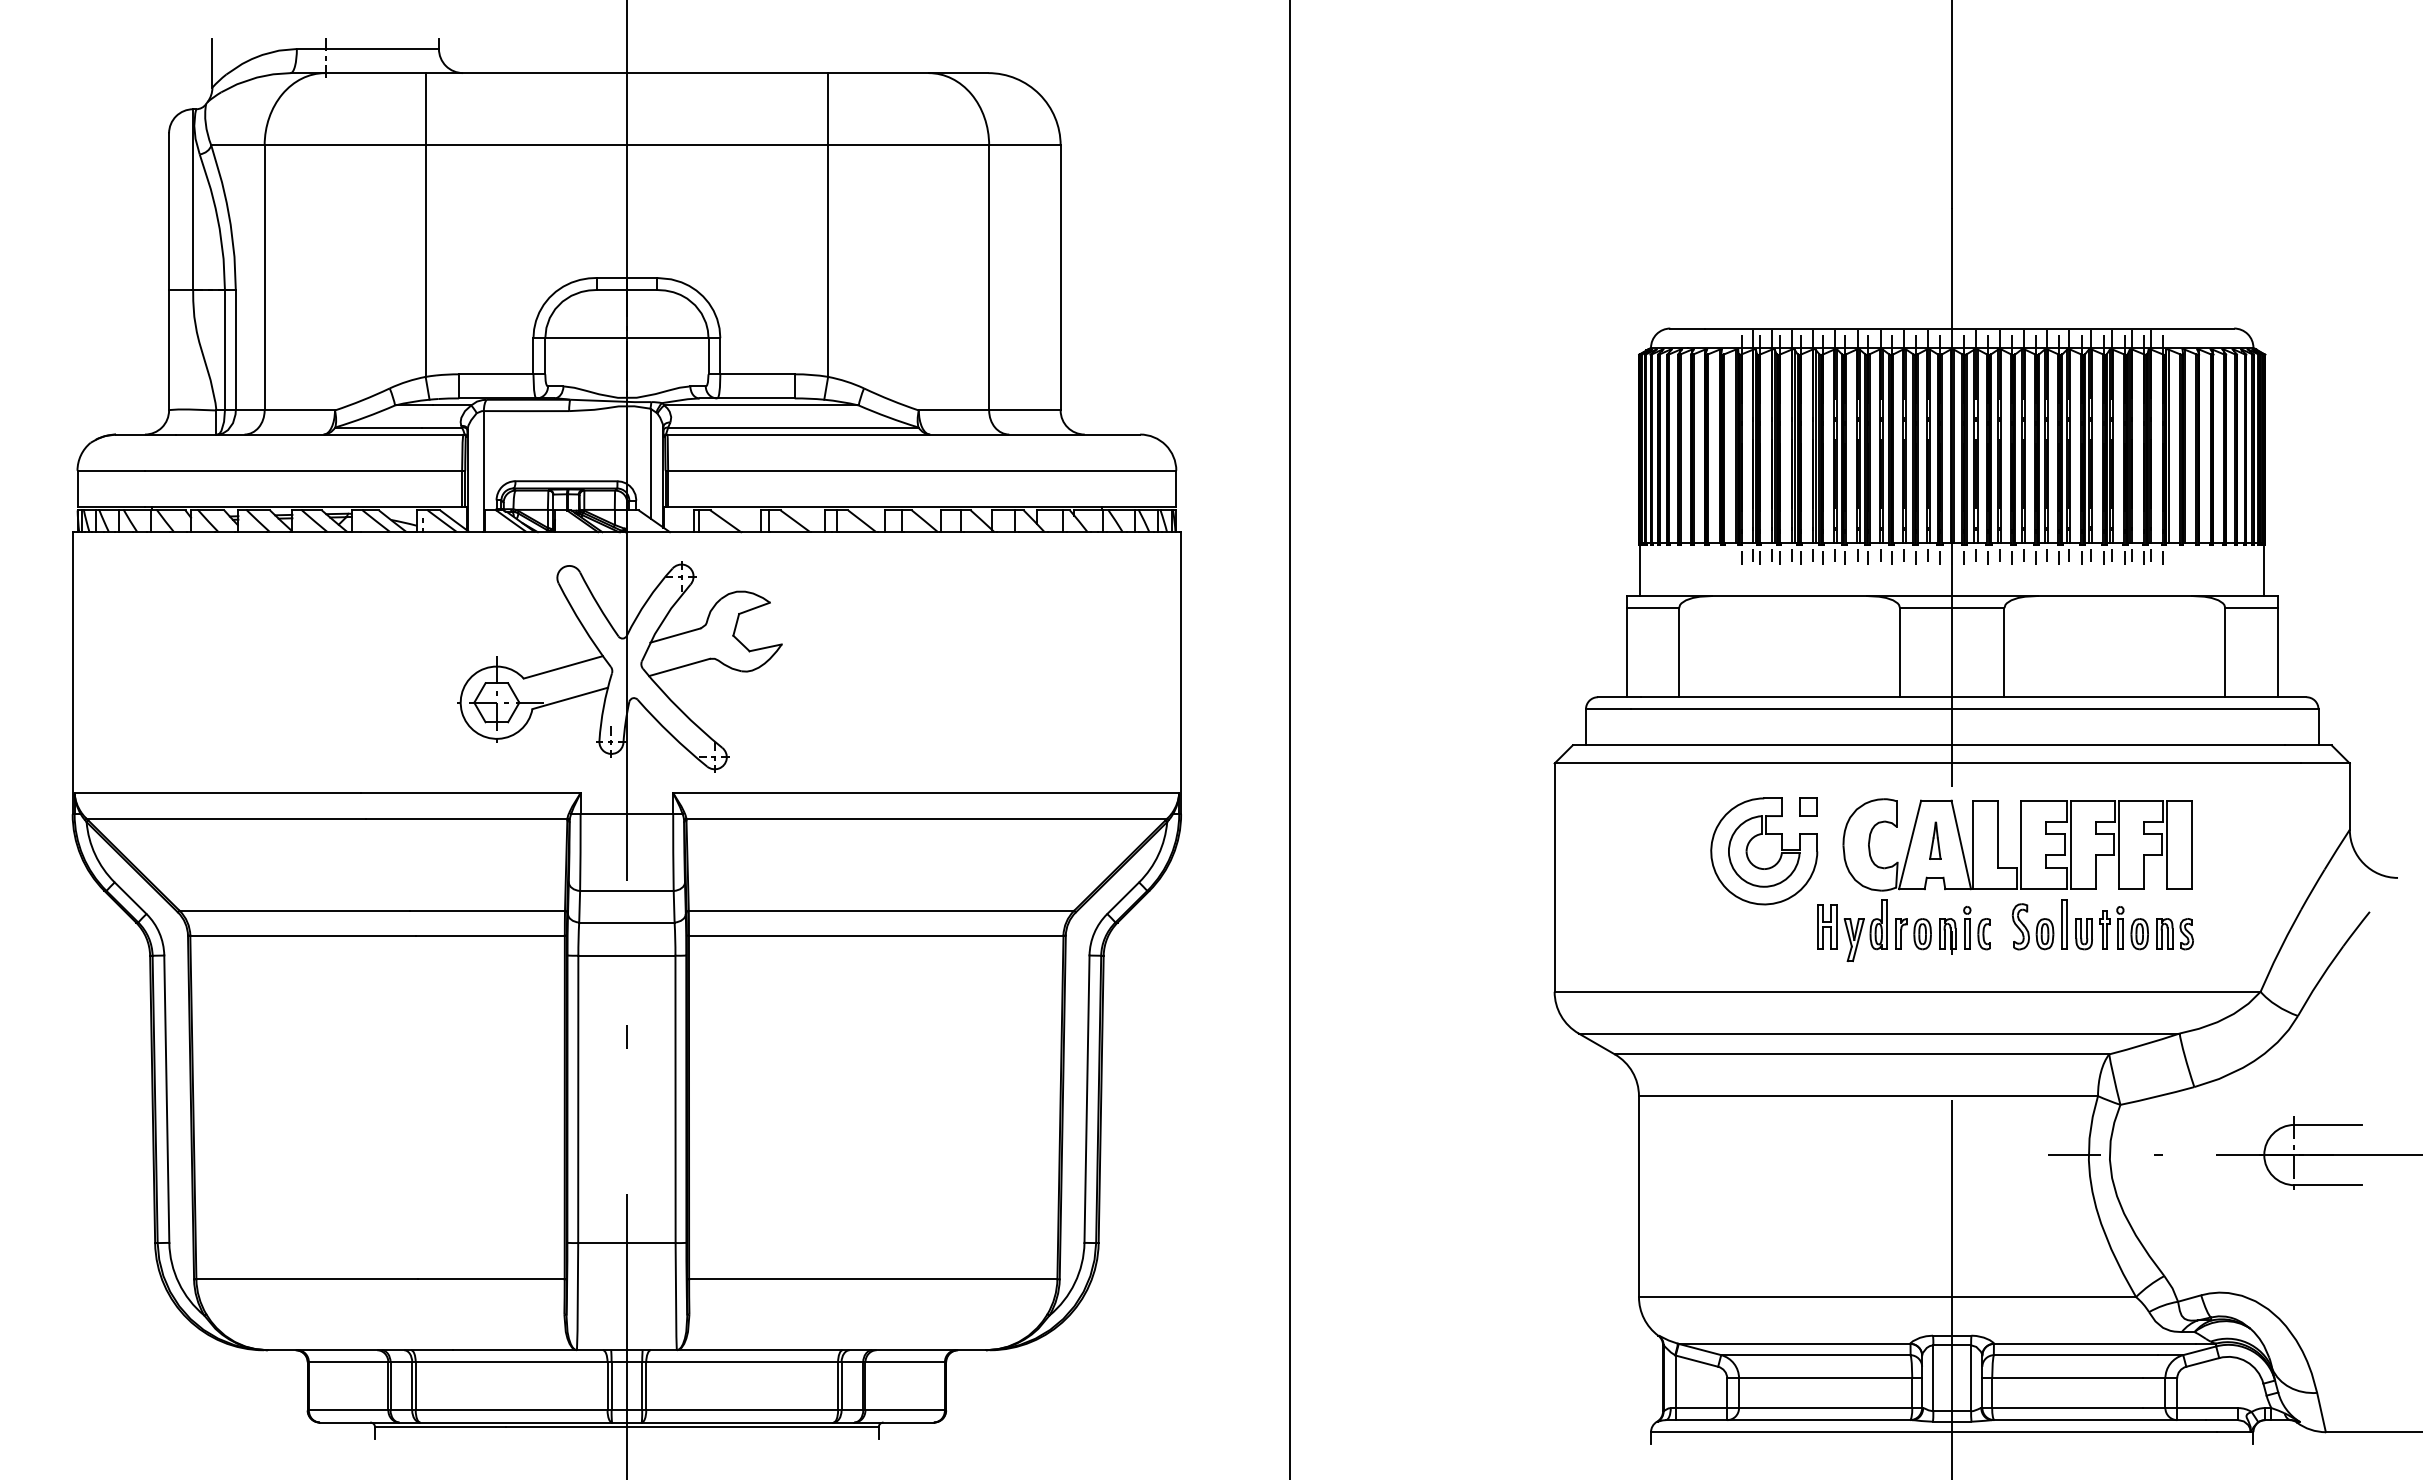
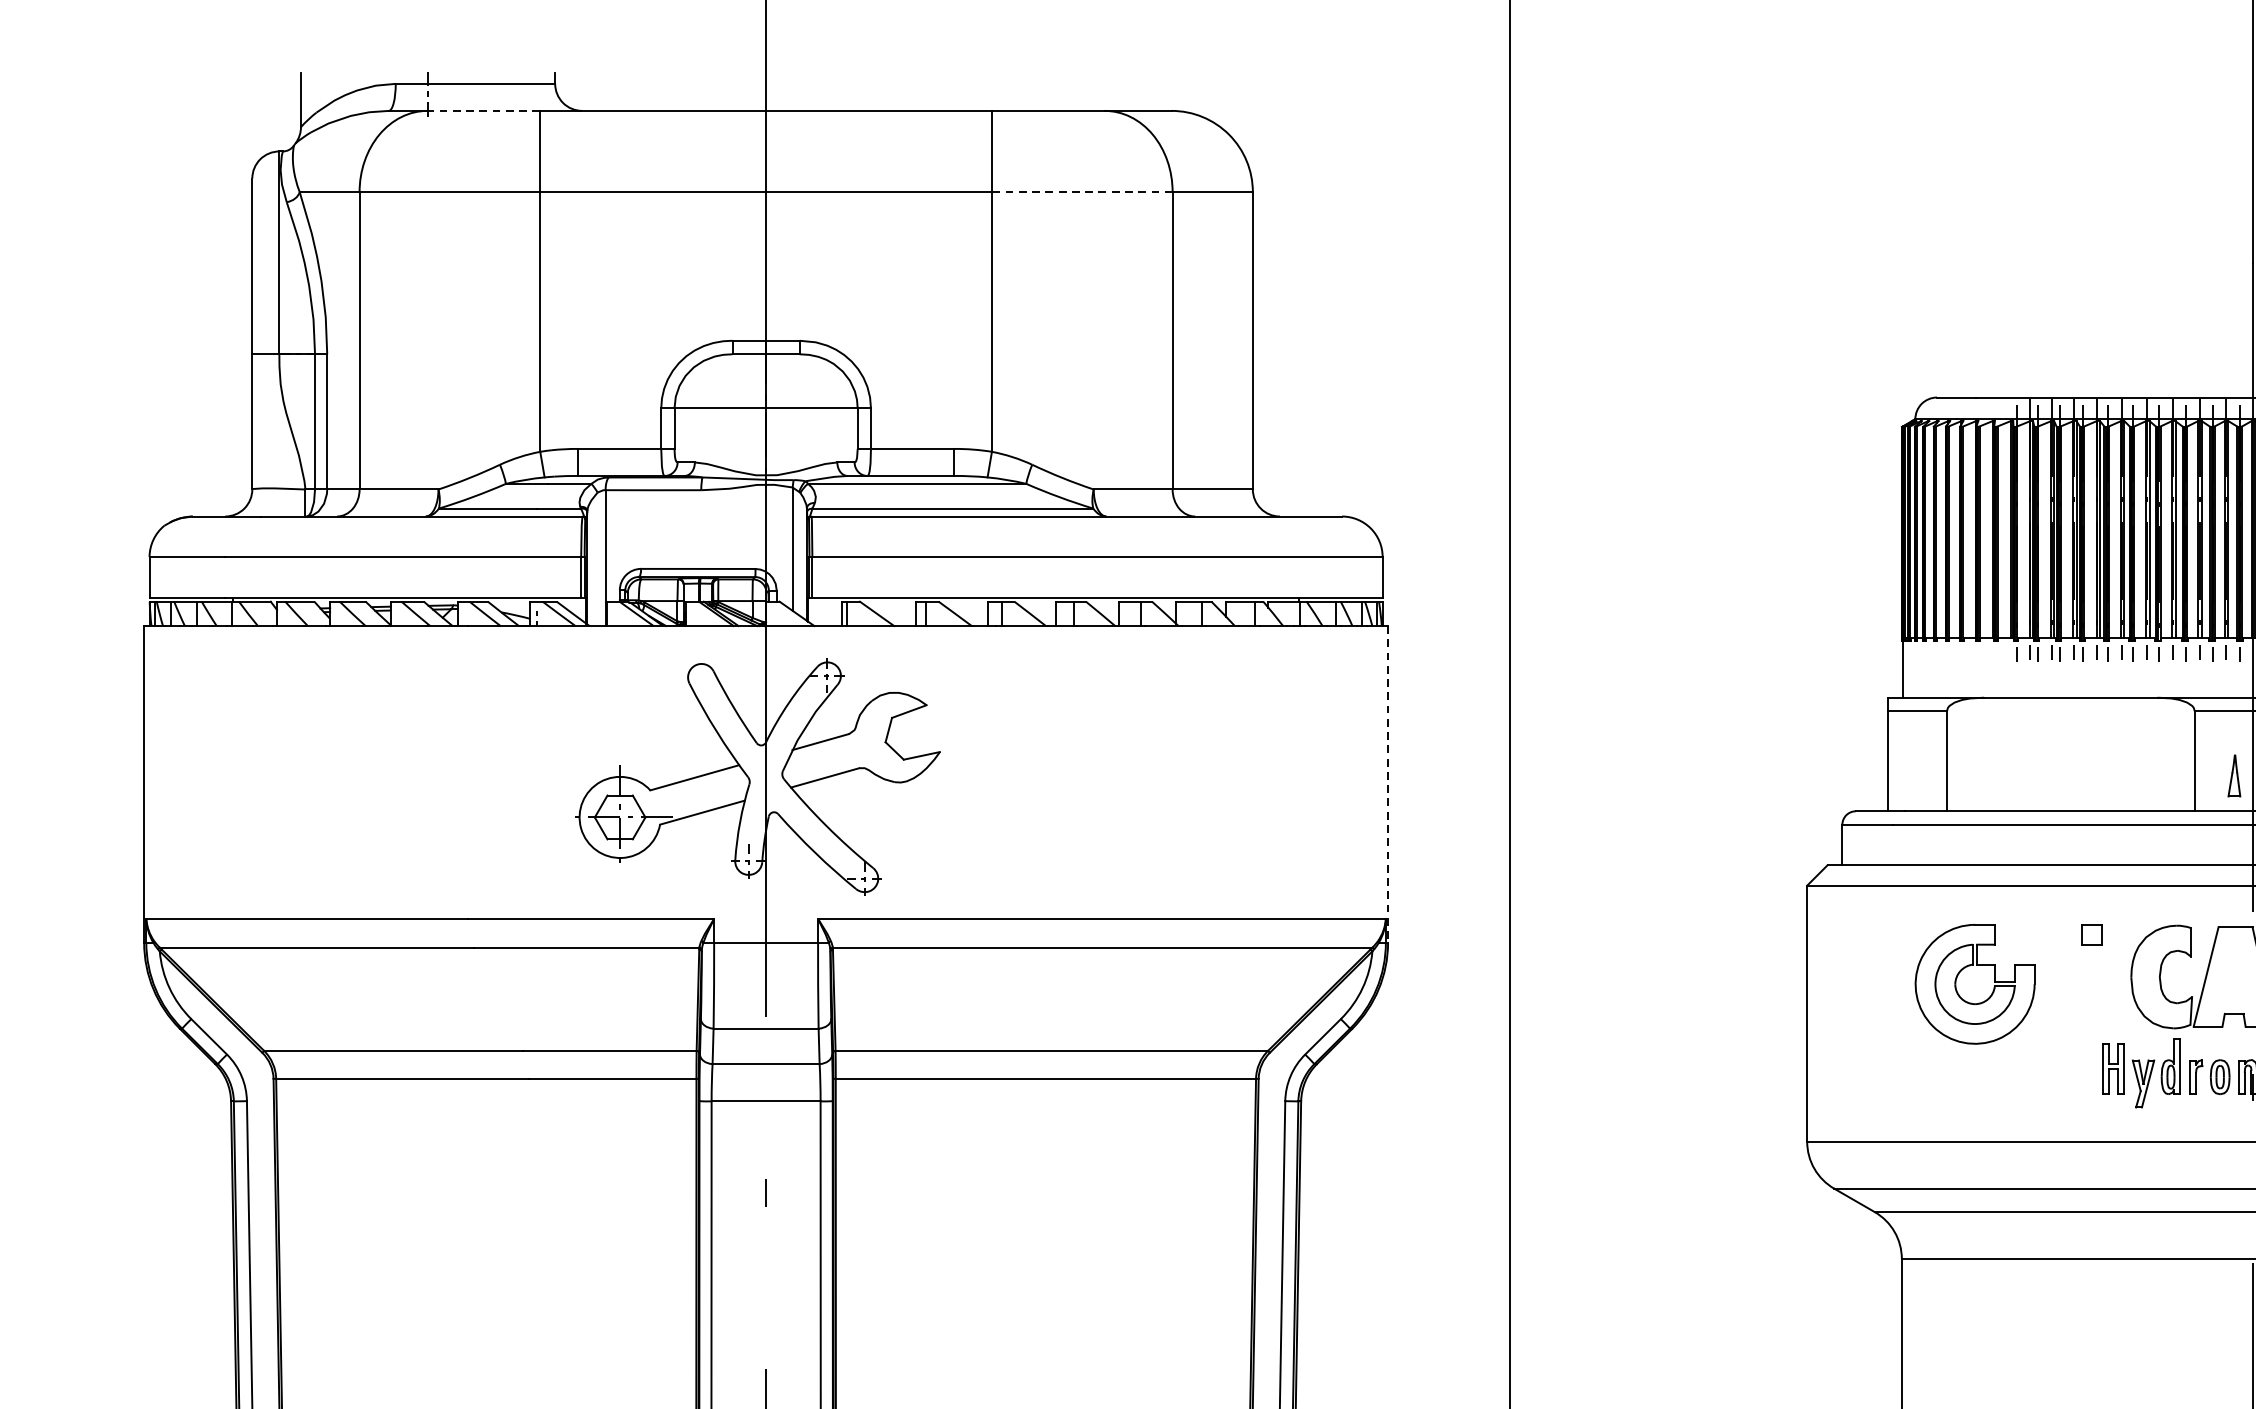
line: (374, 73) -> (482, 111), solid -> dashed
line: (908, 145) -> (1082, 192), solid -> dashed
line: (1181, 673) -> (1388, 784), solid -> dashed
part: (1935, 840) -> (2234, 775), moved
part: (1764, 851) -> (1975, 984), moved

